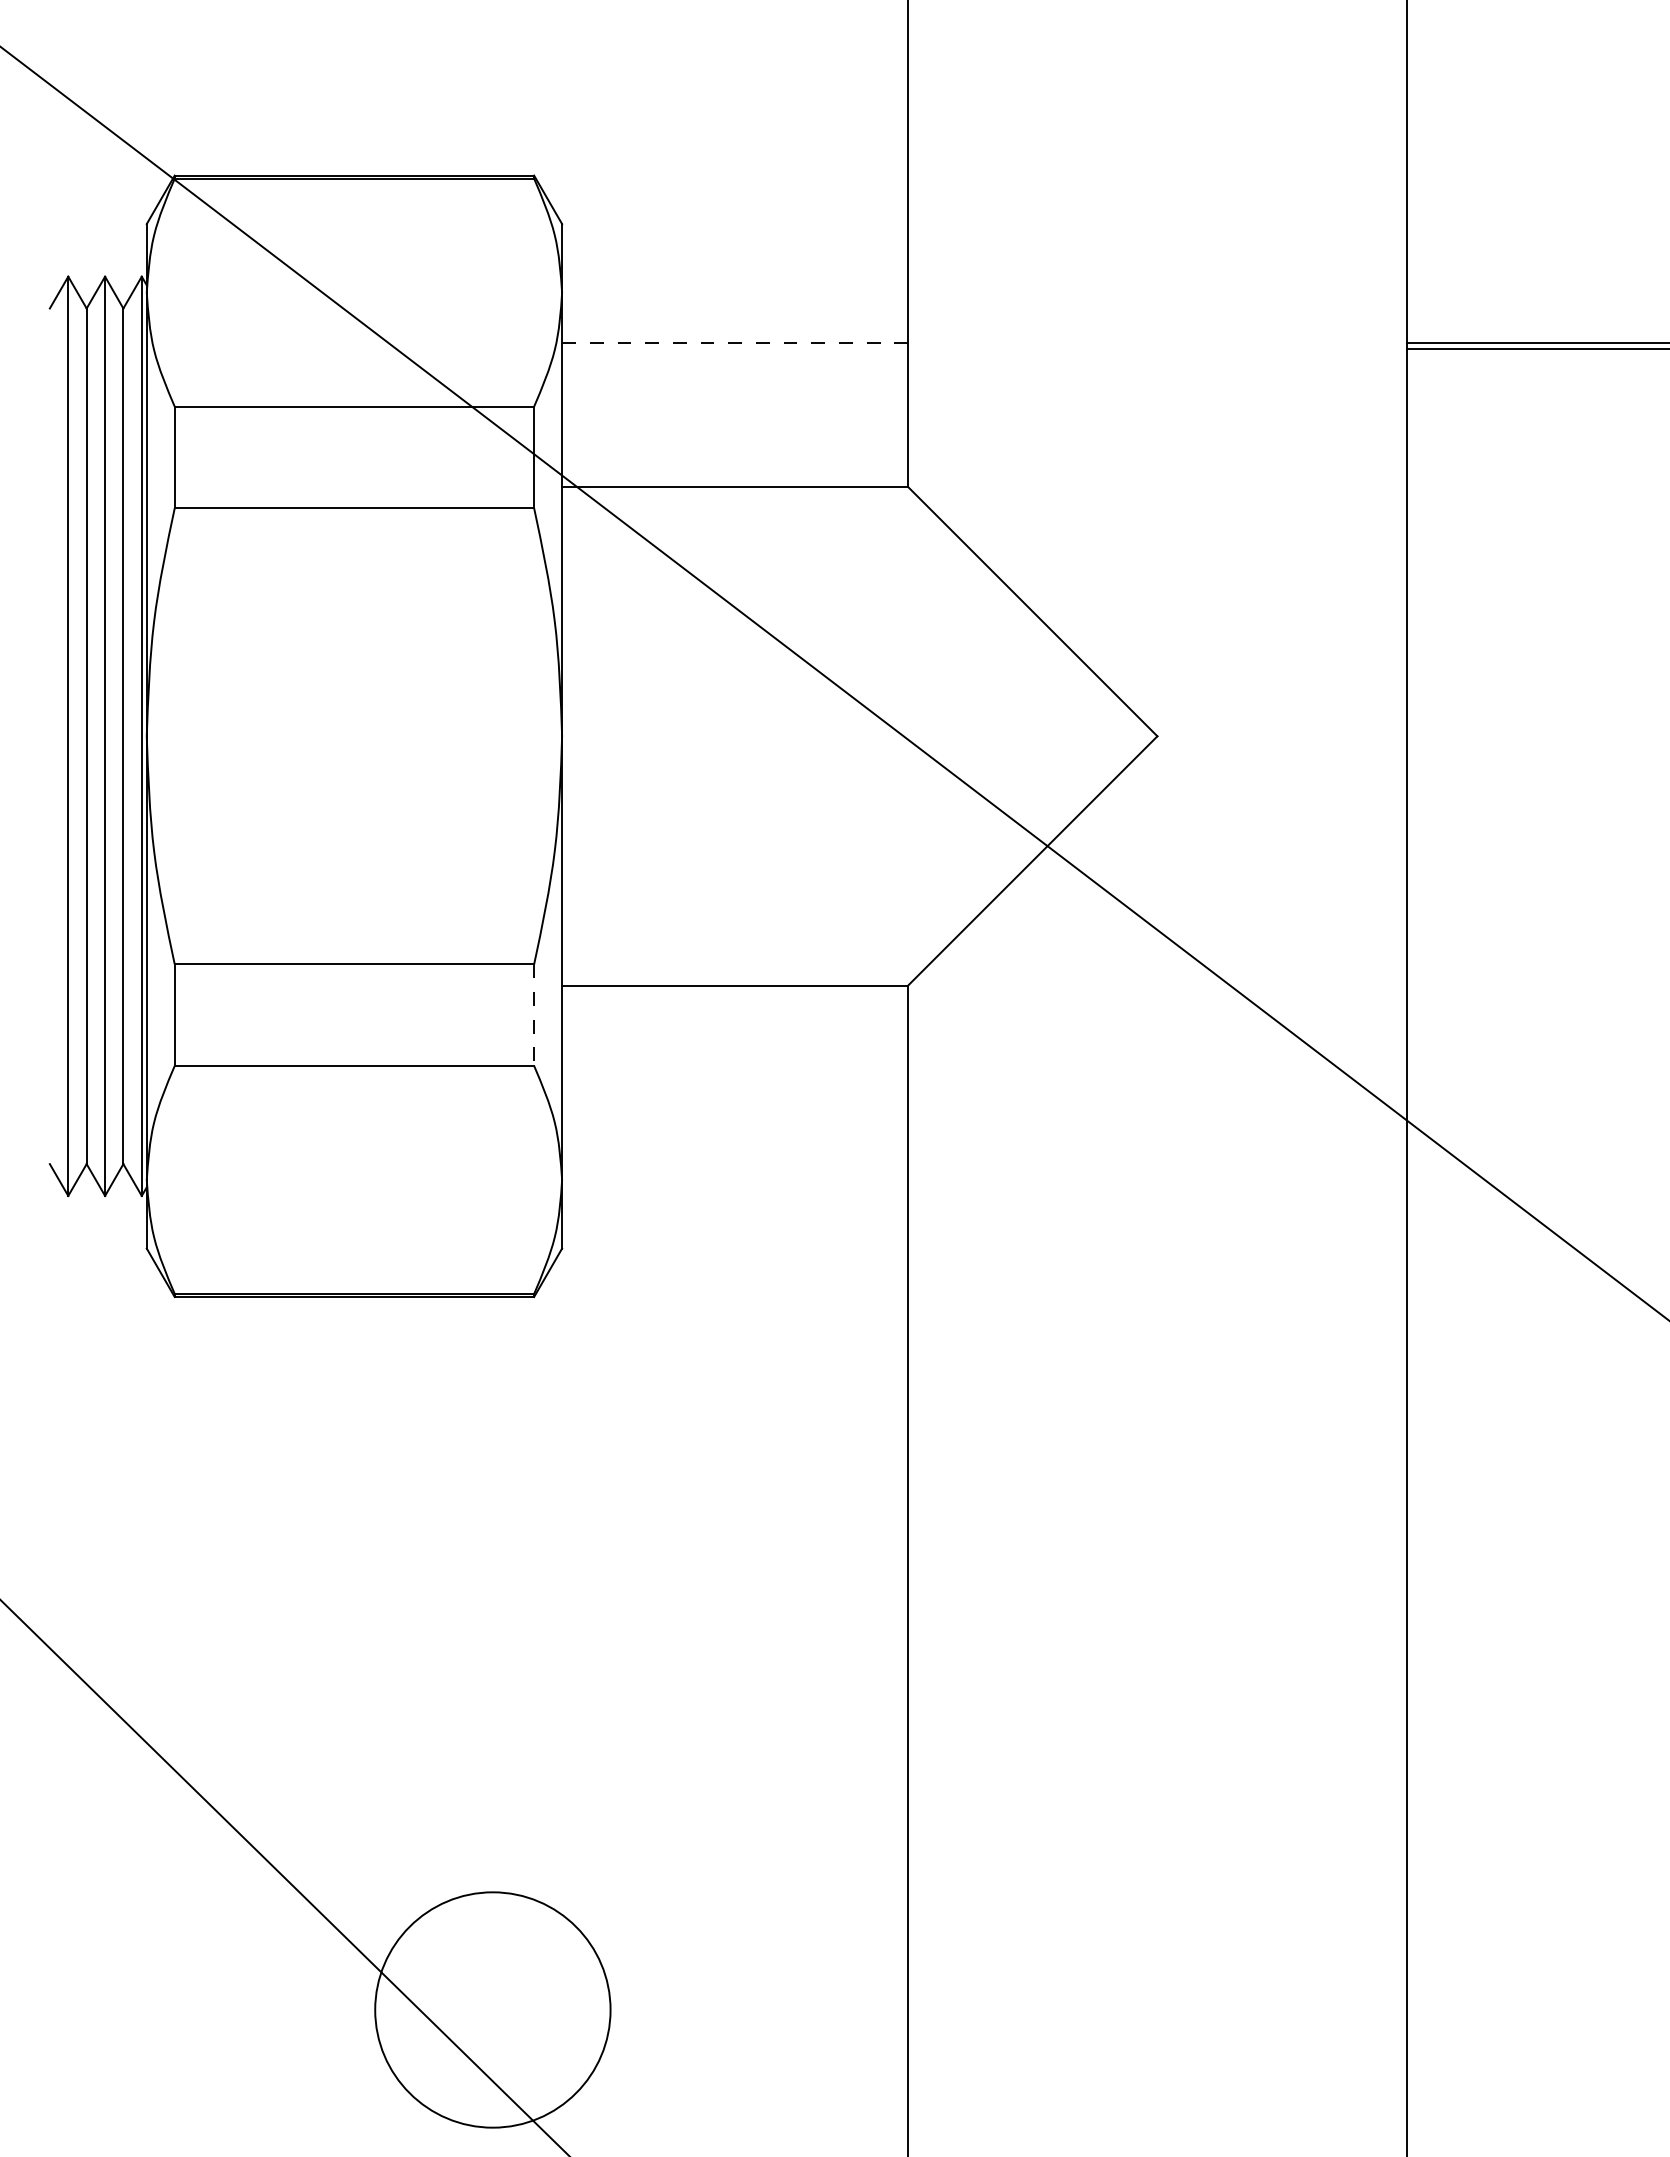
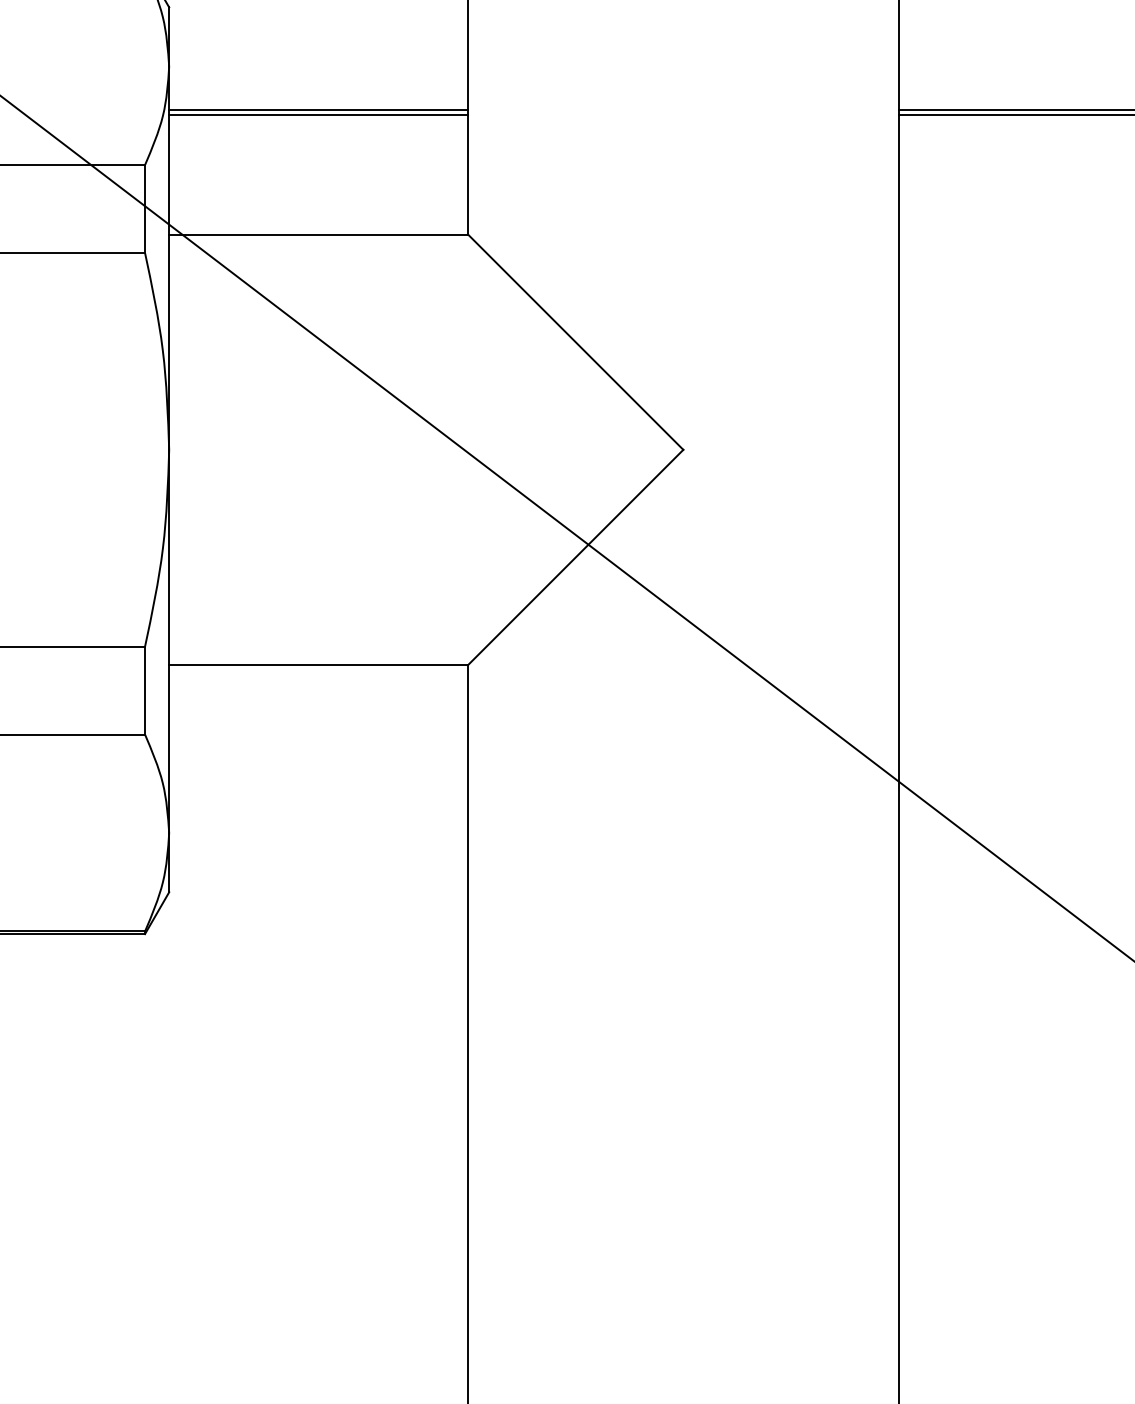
line: (735, 343) -> (318, 110), dashed -> solid
line: (735, 348) -> (318, 114), added
line: (534, 1015) -> (145, 690), dashed -> solid

